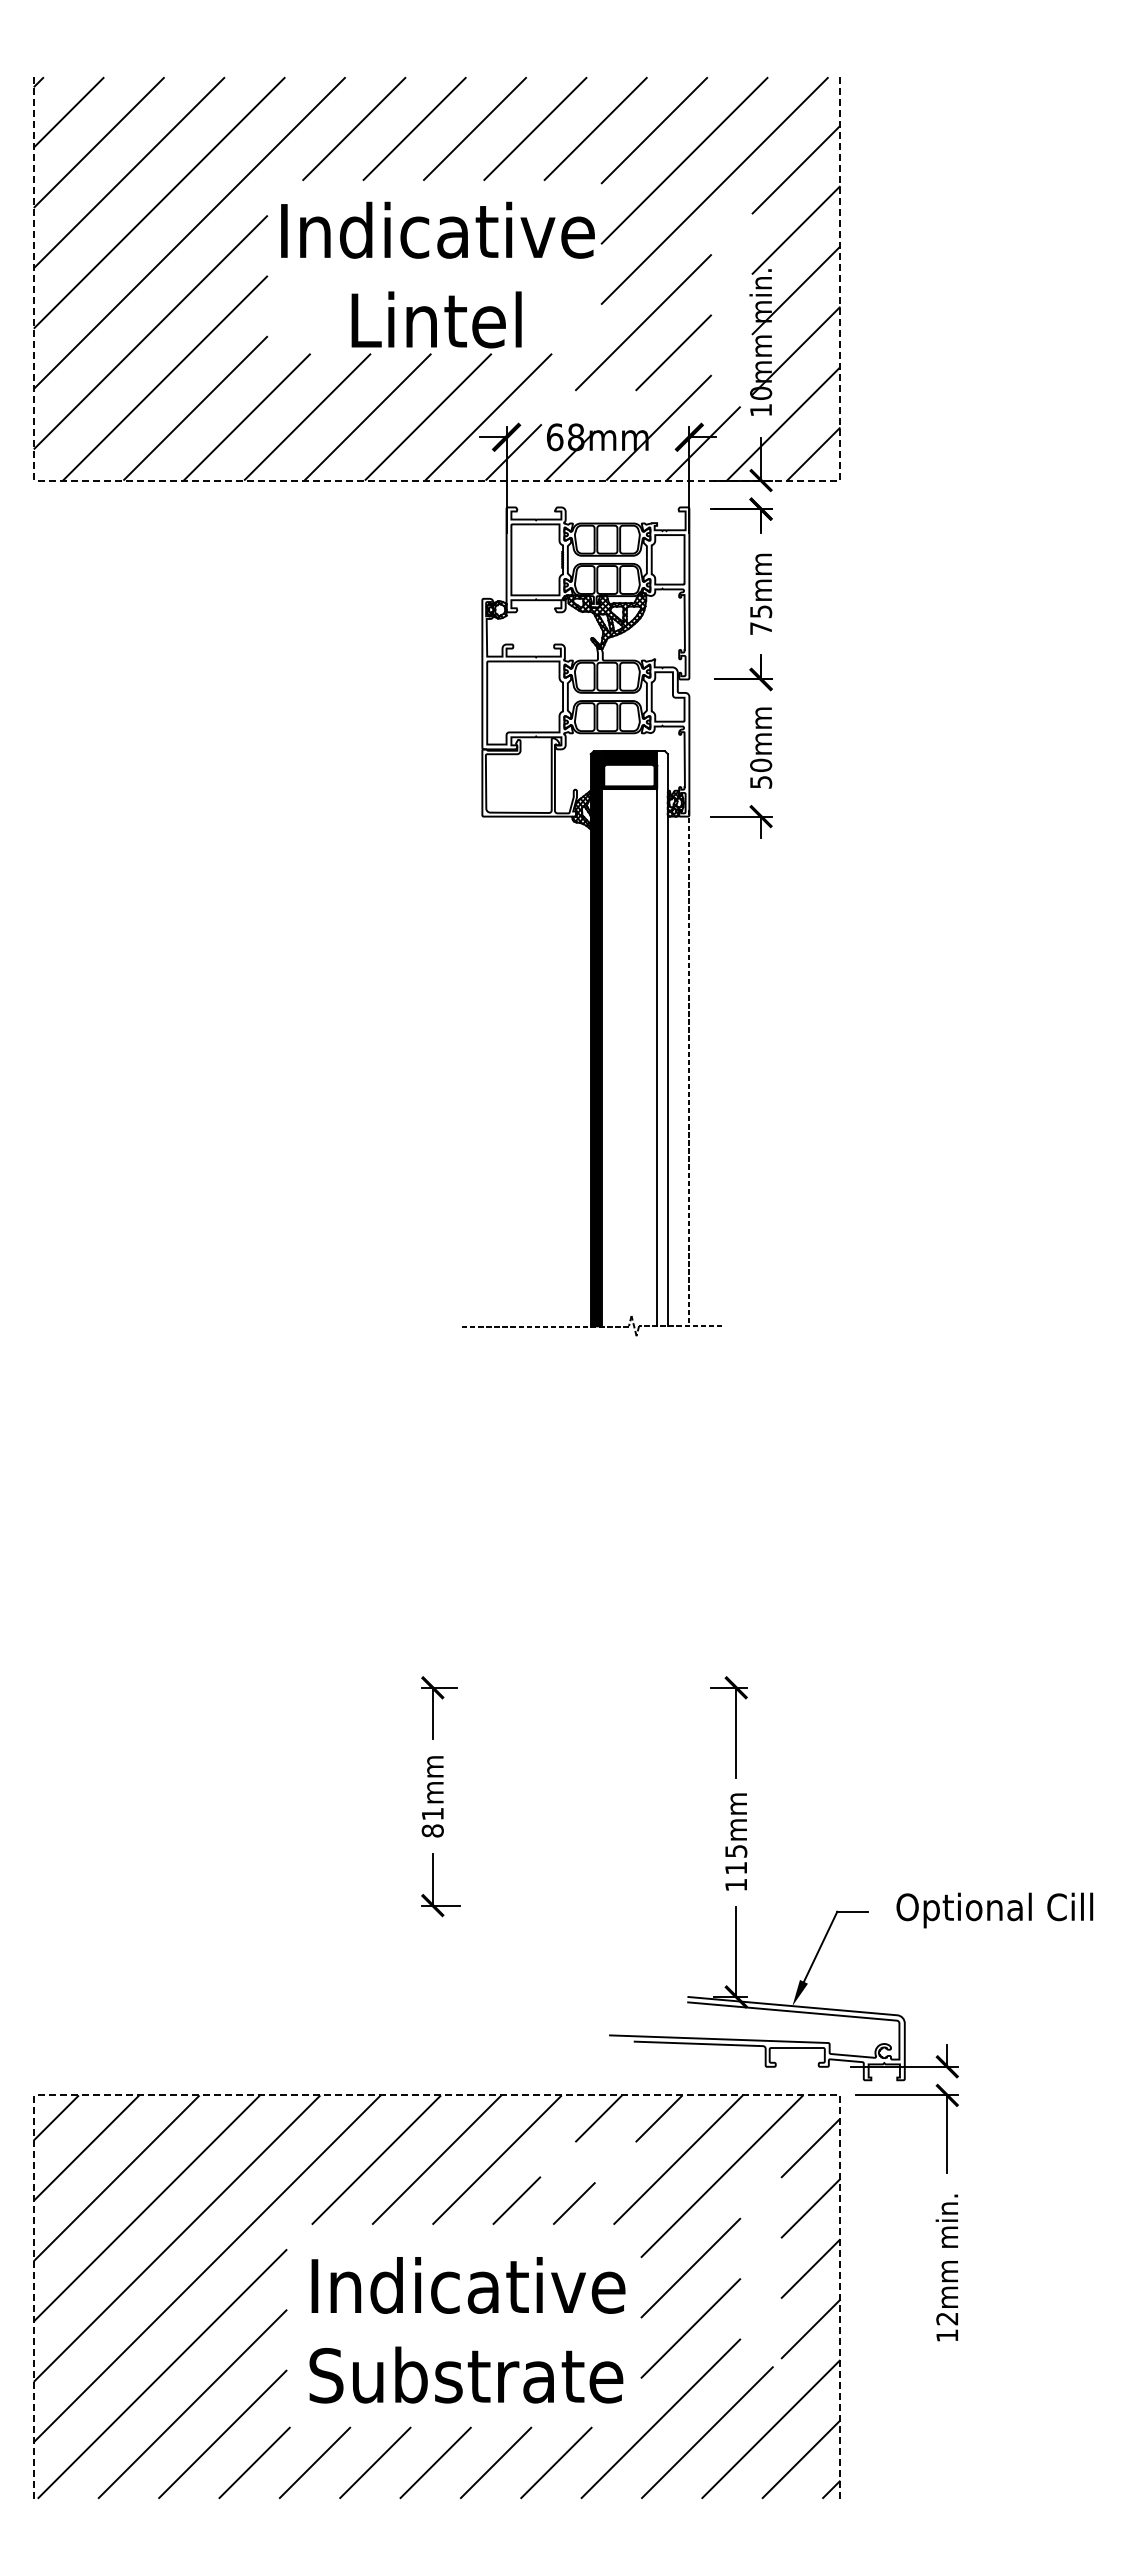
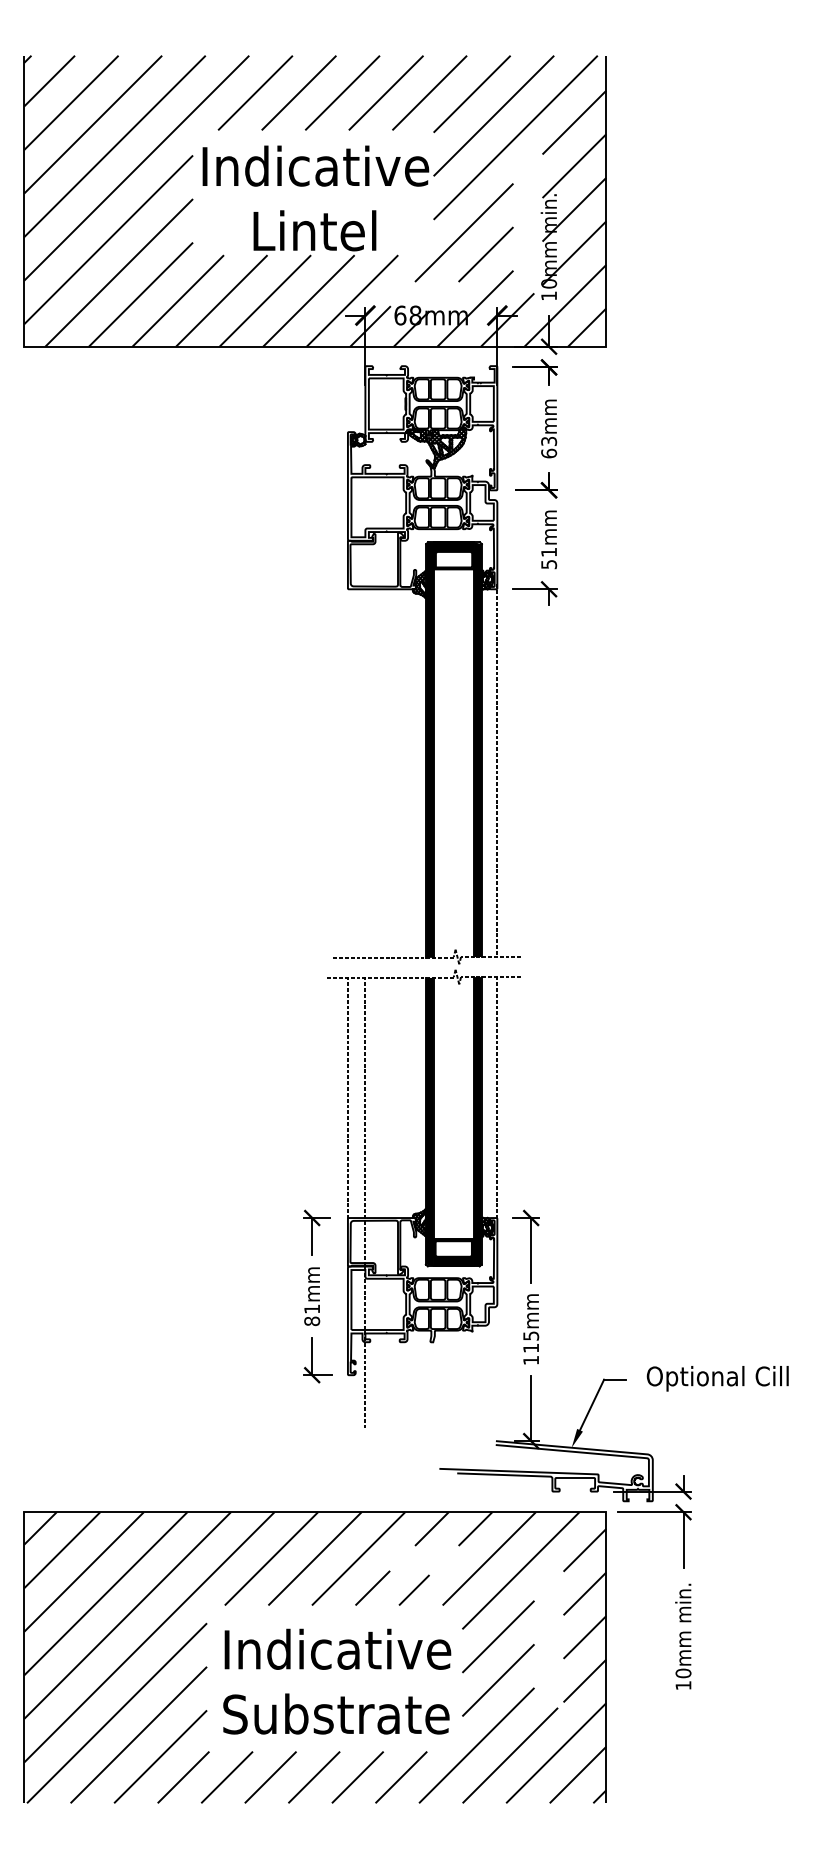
line: (437, 480) -> (315, 346), dashed -> solid
text: (761, 620) -> (549, 447), 75mm -> 63mm
text: (761, 765) -> (549, 552), 50mm -> 51mm
fill: (662, 1038) -> (477, 749), added
part: (587, 1660) -> (423, 1198), added
line: (437, 2095) -> (315, 1512), dashed -> solid
text: (947, 2318) -> (683, 1673), 12mm -> 10mm

